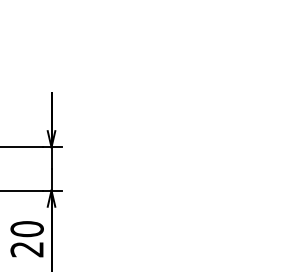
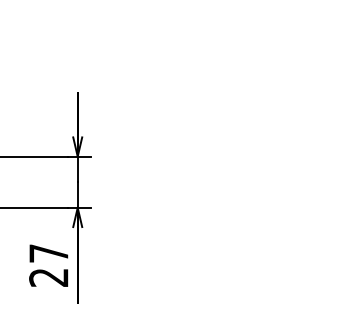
text: (26, 229) -> (48, 253), 20 -> 27

